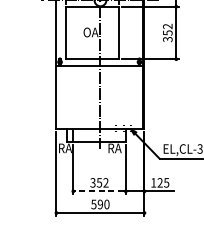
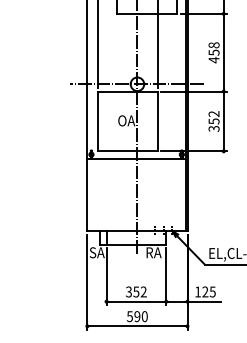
text: (65, 148) -> (97, 252), RA -> SA
line: (99, 191) -> (136, 301), dashed -> solid

